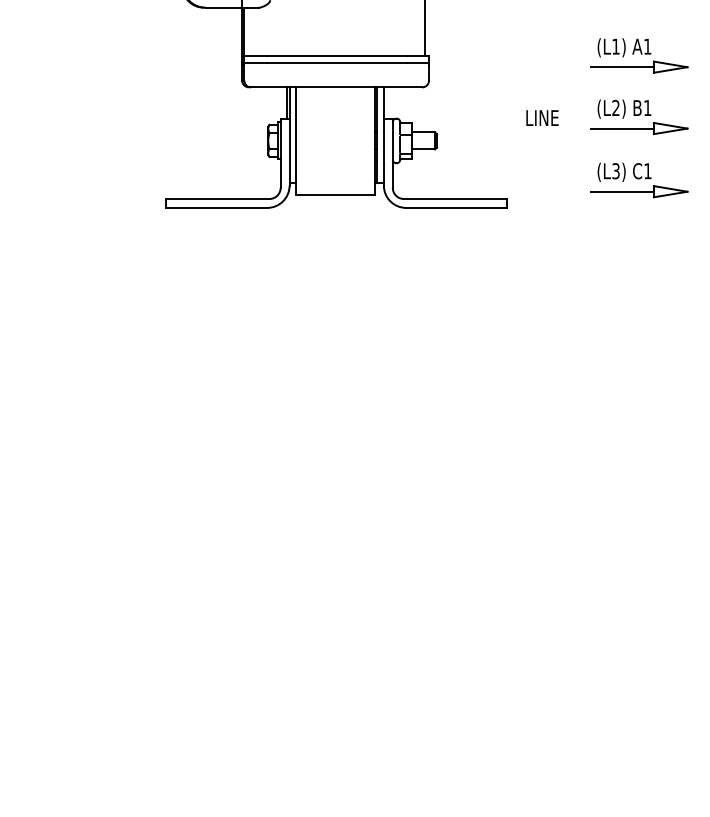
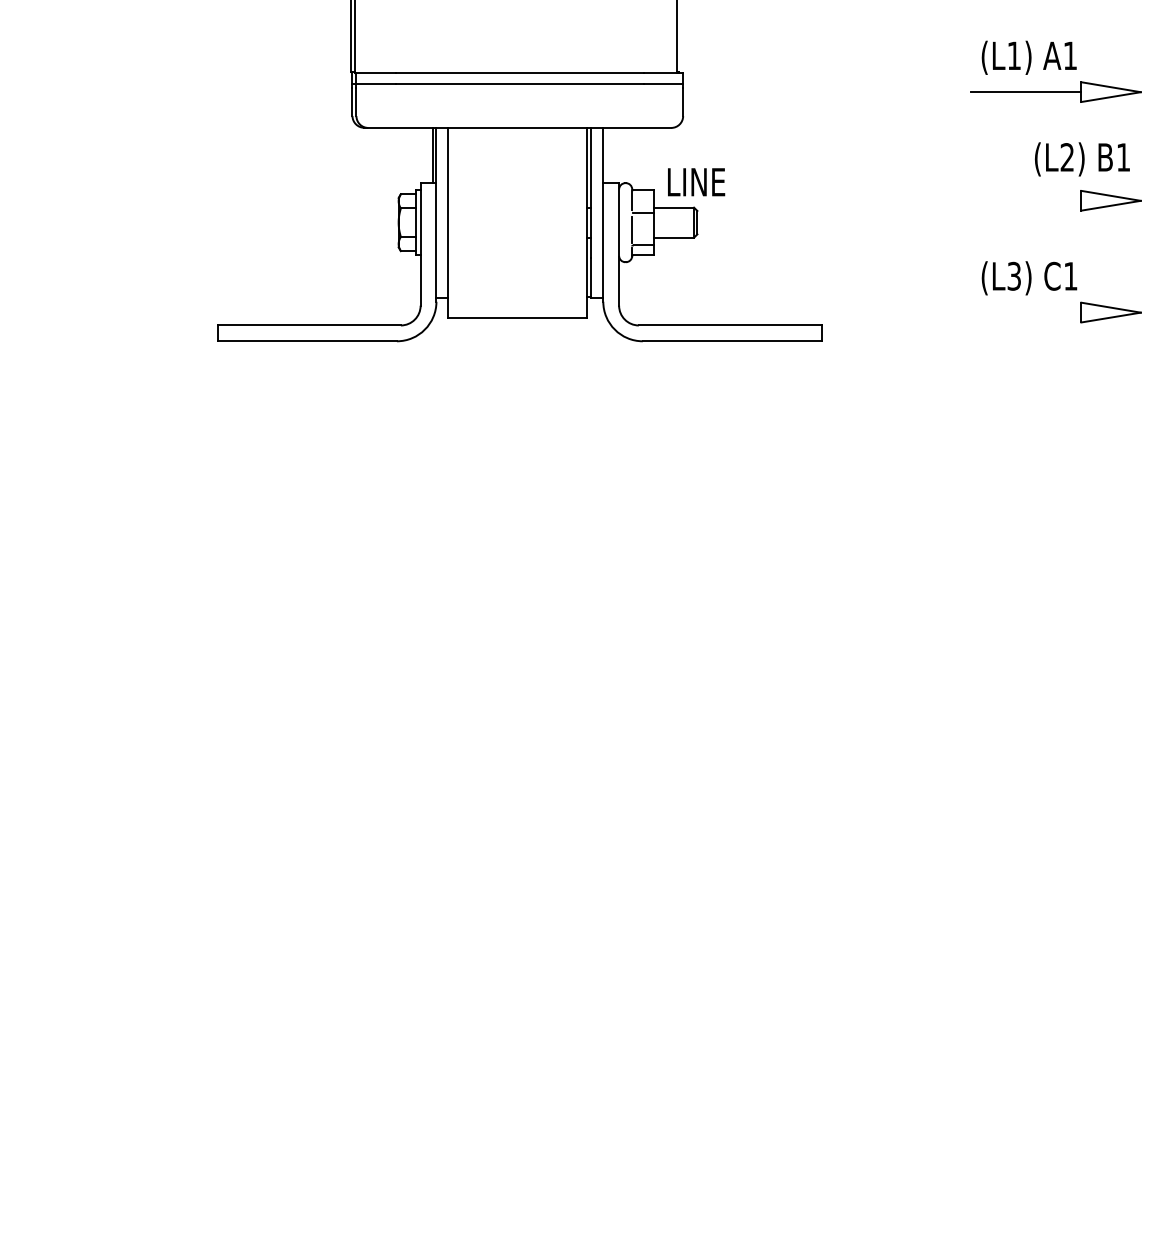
text: (624, 108) -> (1082, 158), moved
text: (542, 117) -> (696, 181), moved
line: (622, 128) -> (1025, 200), removed
line: (622, 191) -> (1025, 312), removed

